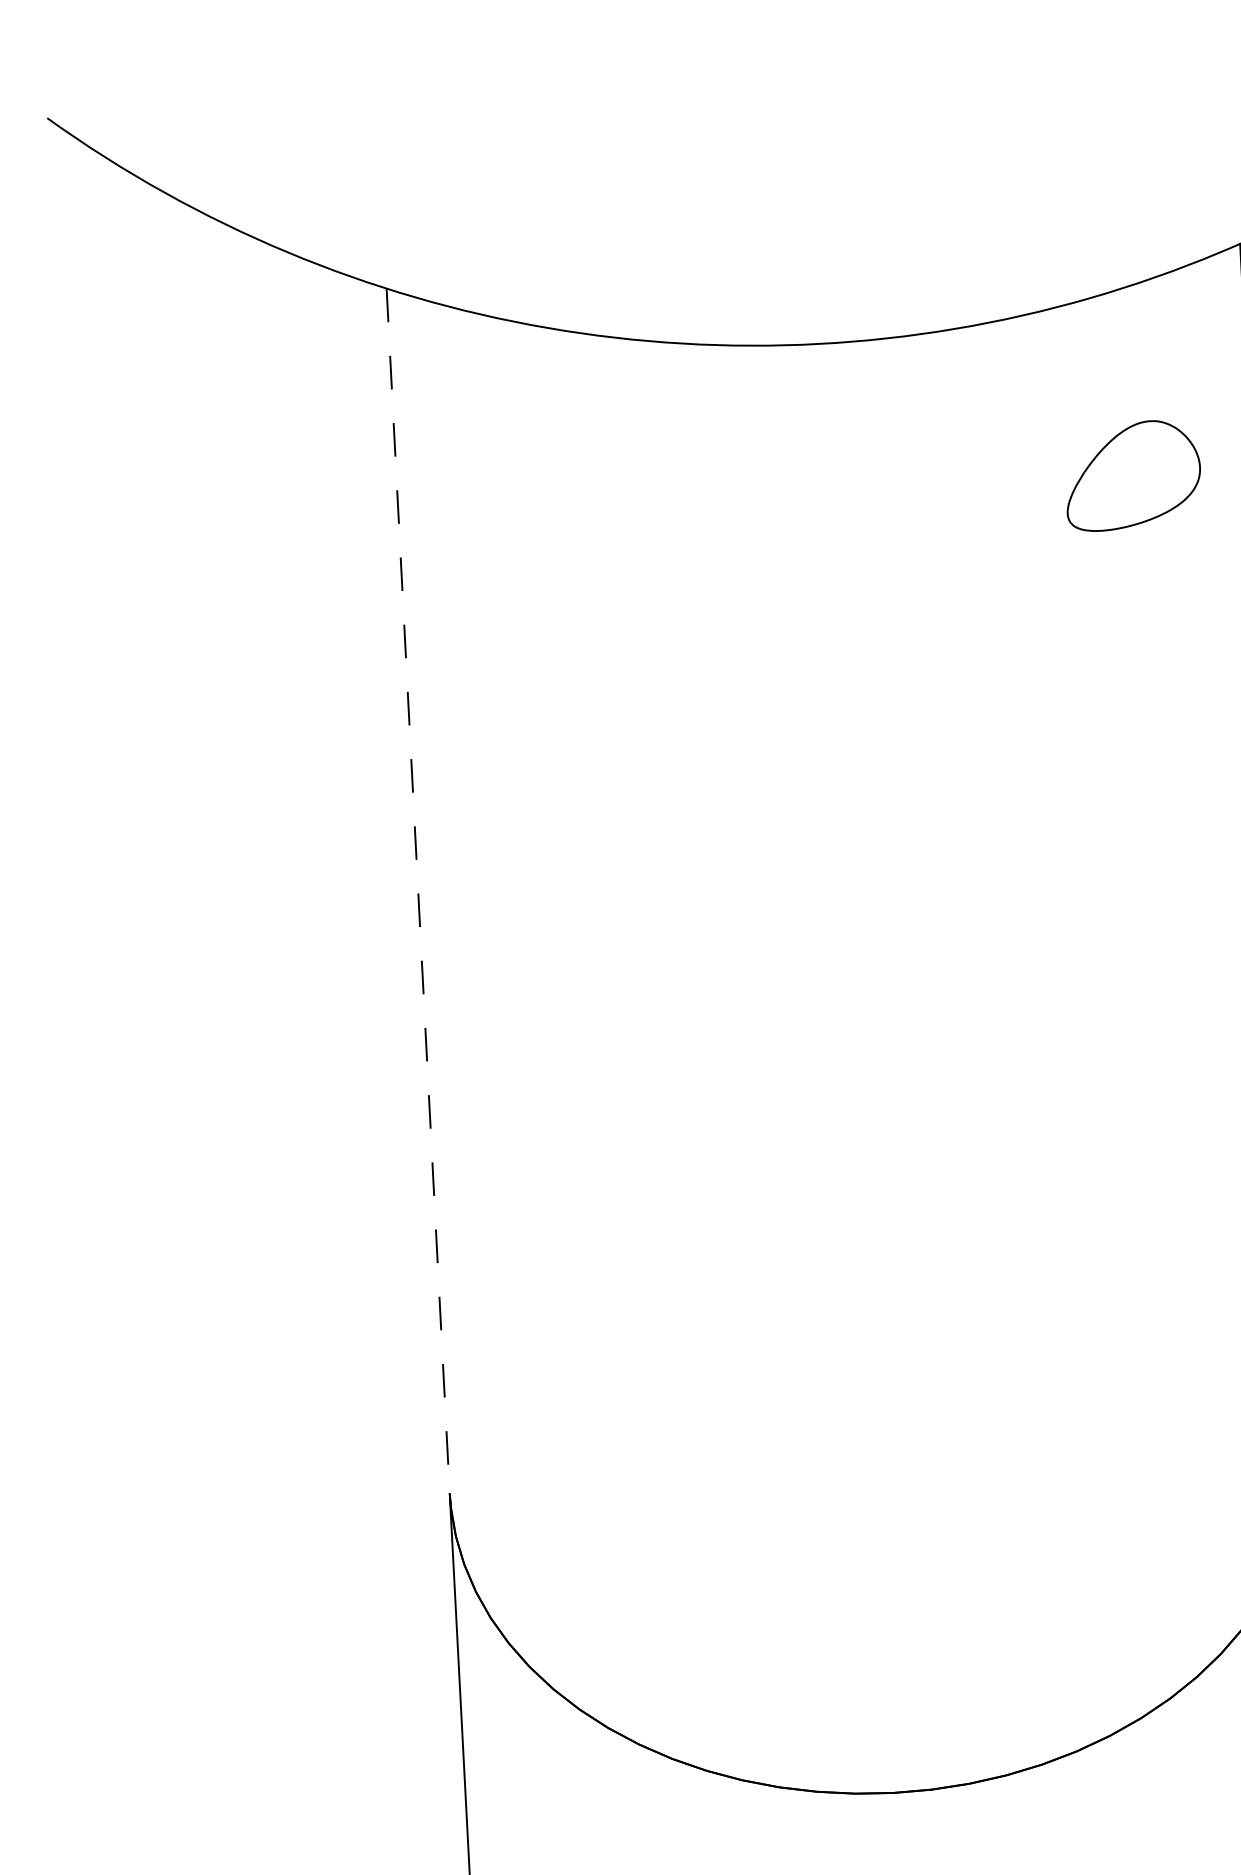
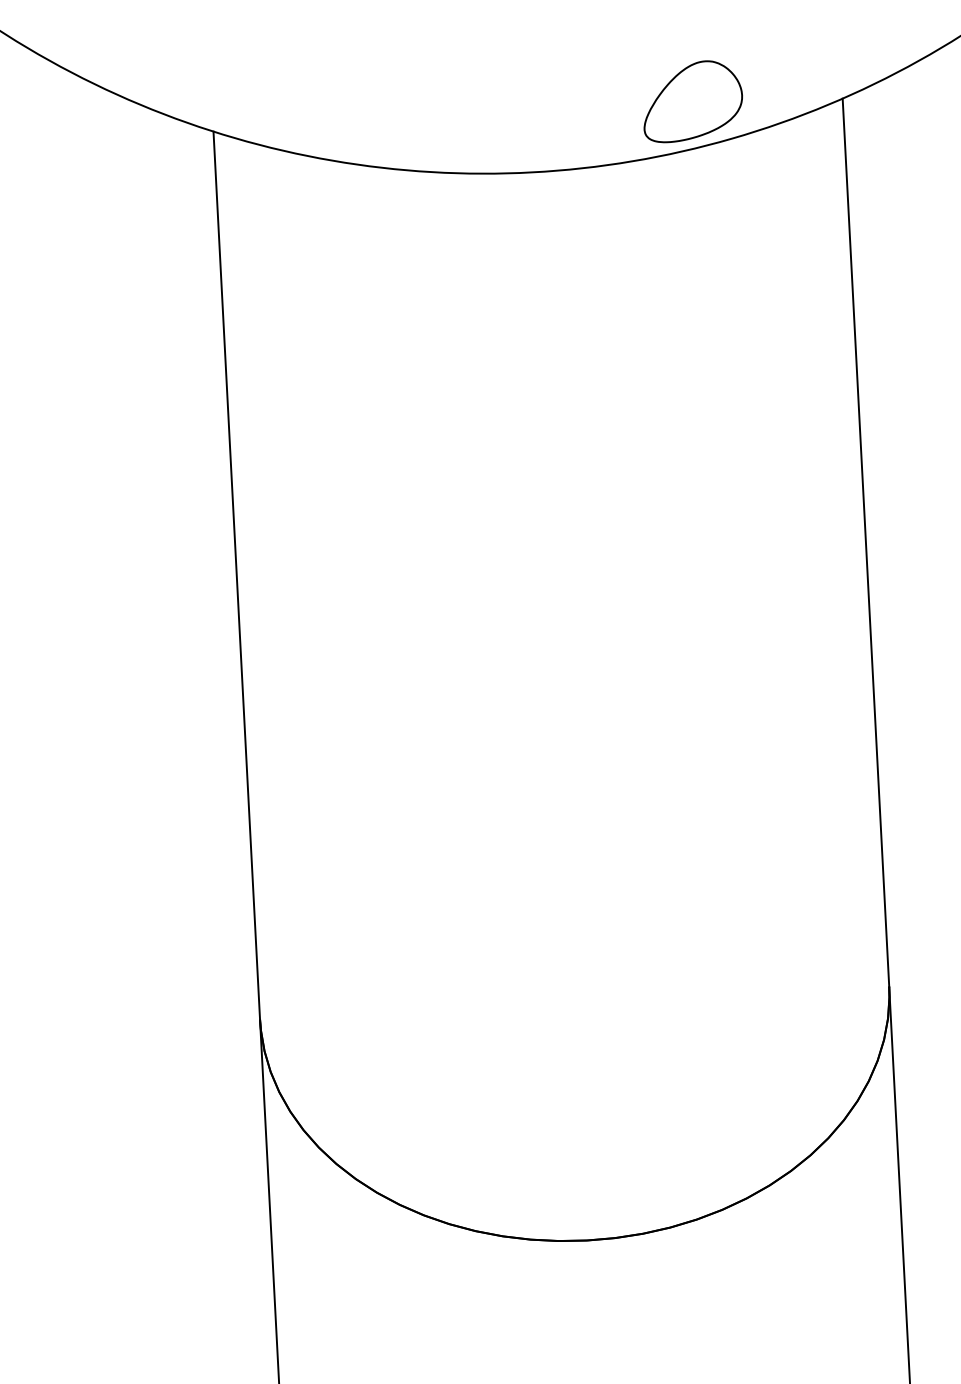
part: (1132, 475) -> (692, 101), moved
line: (417, 890) -> (236, 575), dashed -> solid

